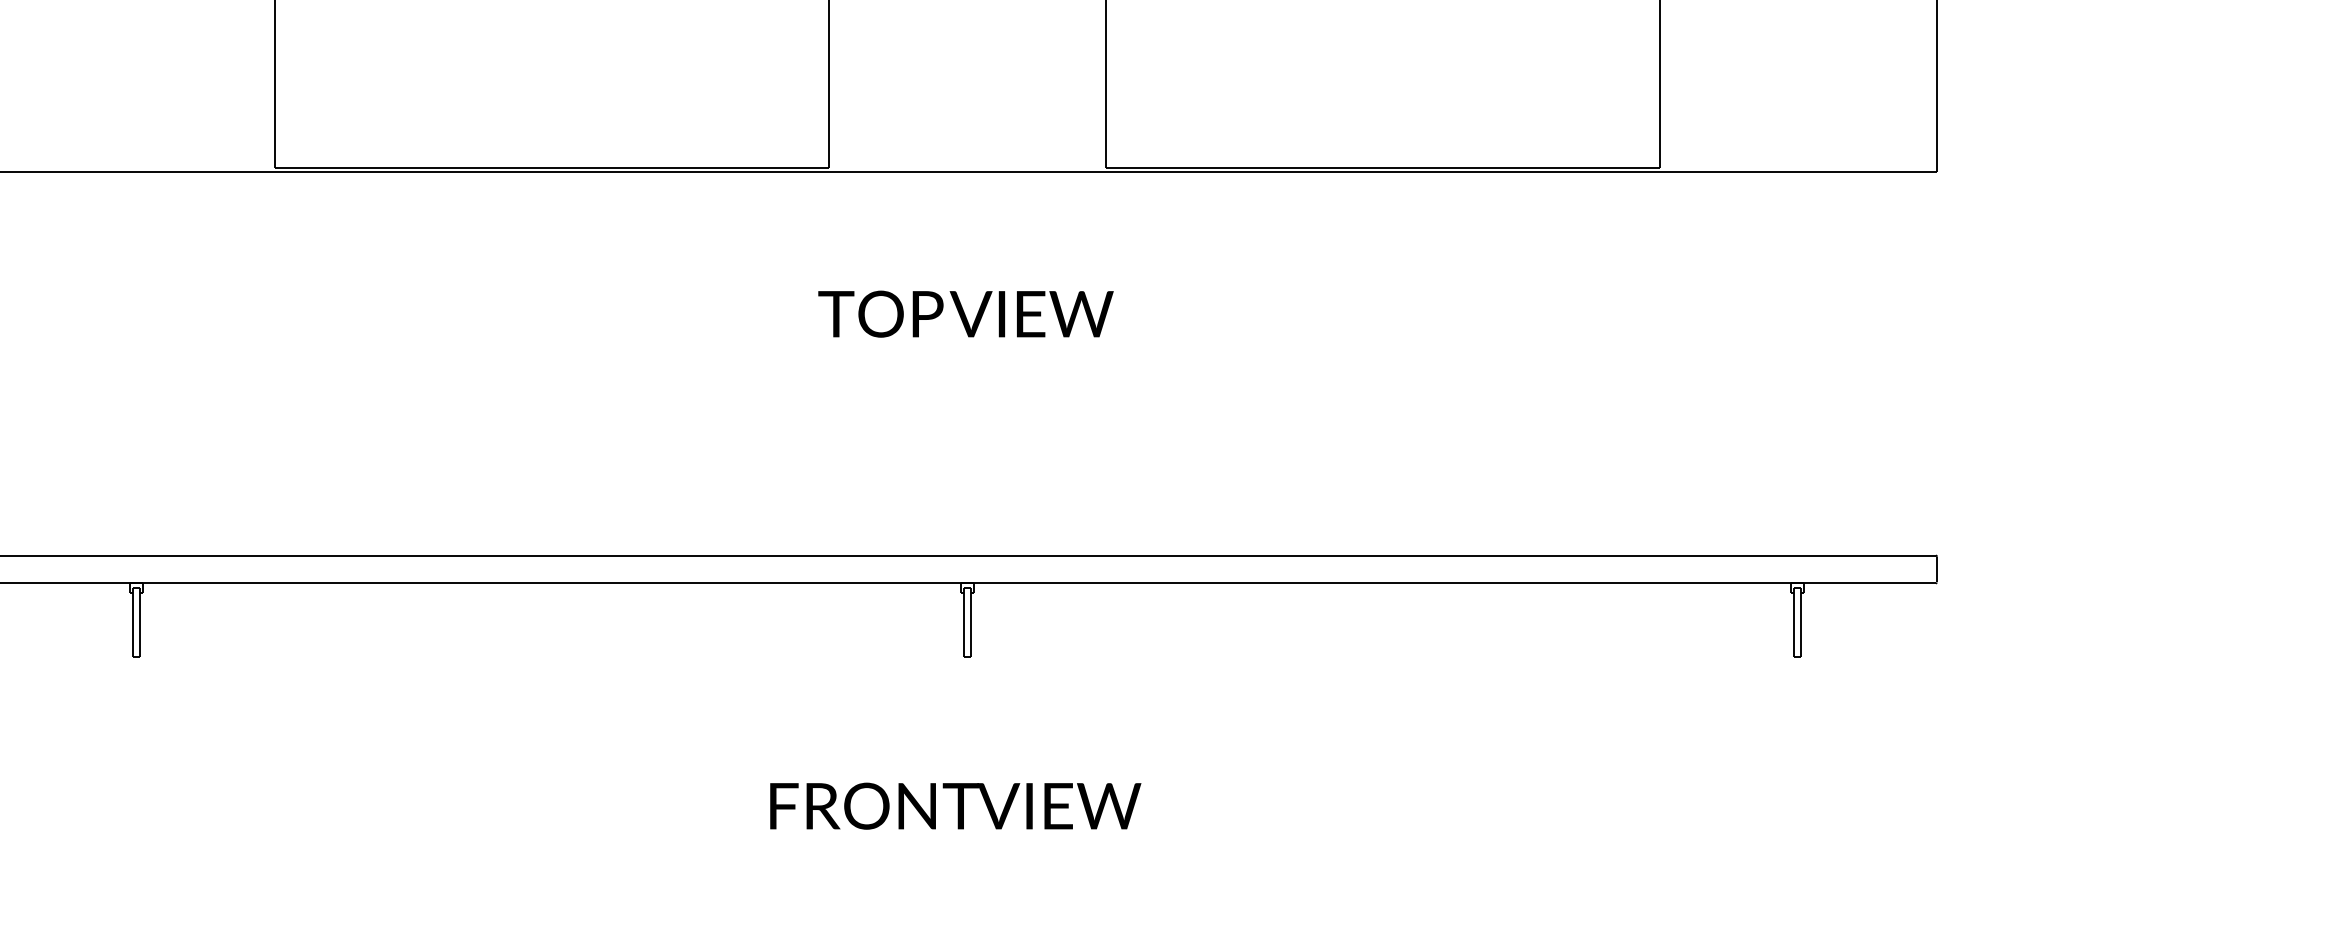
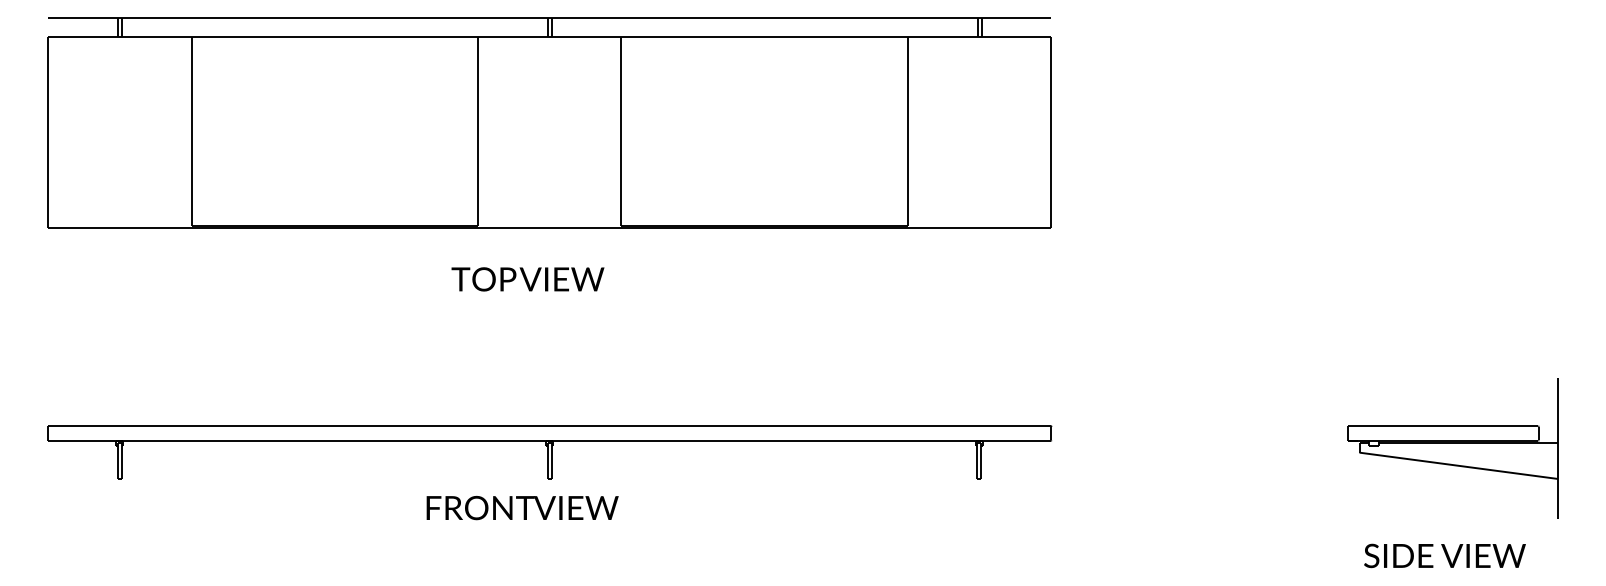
text: (964, 314) -> (527, 279), moved
text: (955, 805) -> (522, 507), moved

